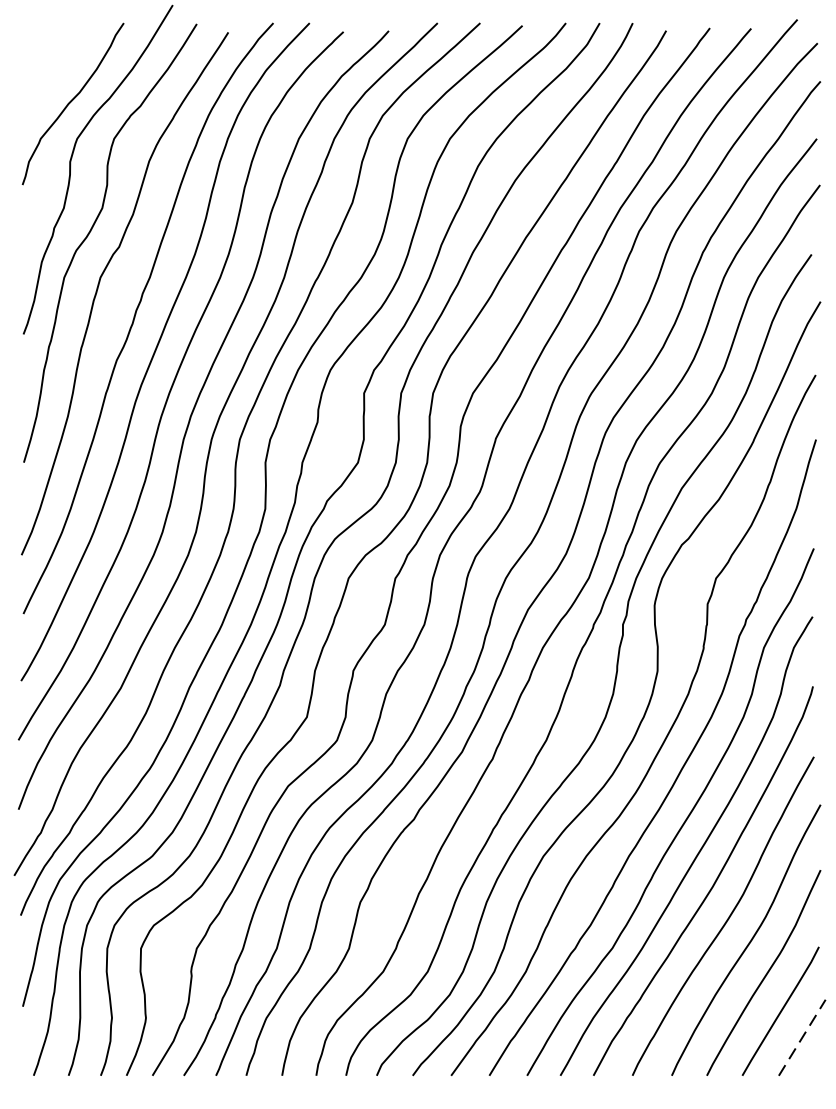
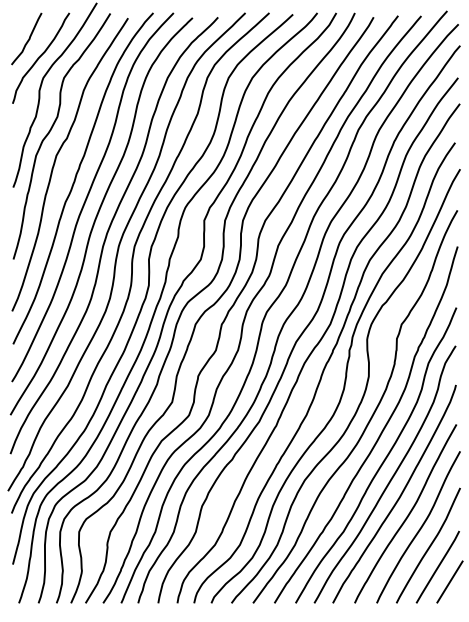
curve: (50, 68) -> (28, 38), added
line: (803, 1036) -> (450, 581), dashed -> solid

